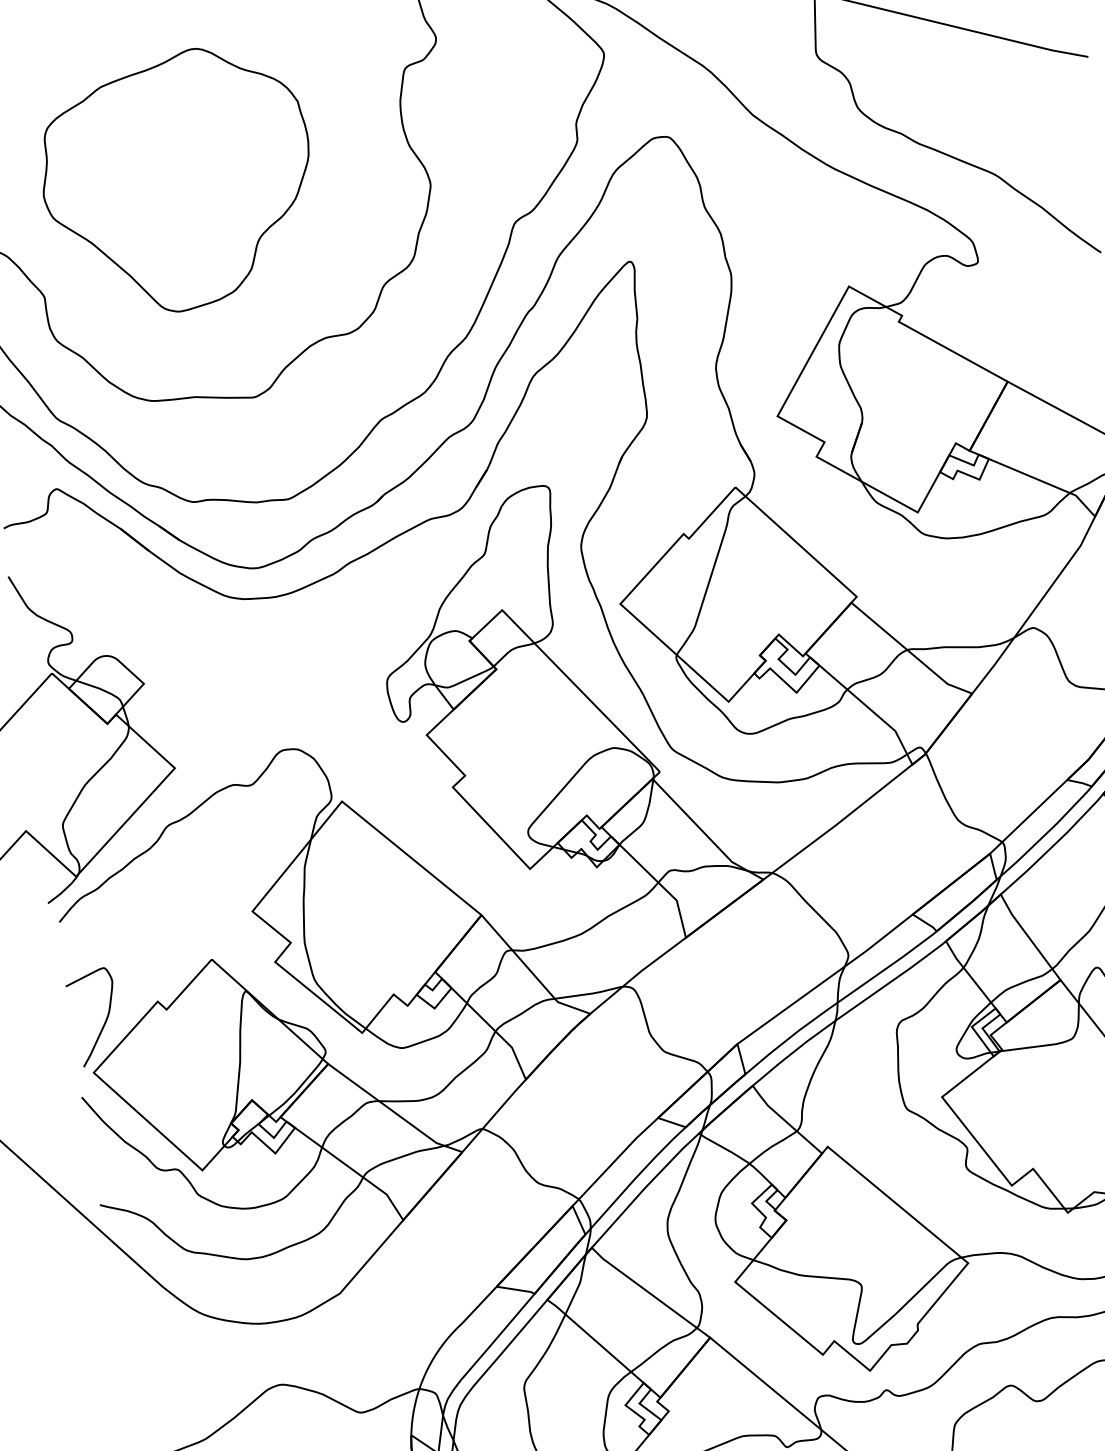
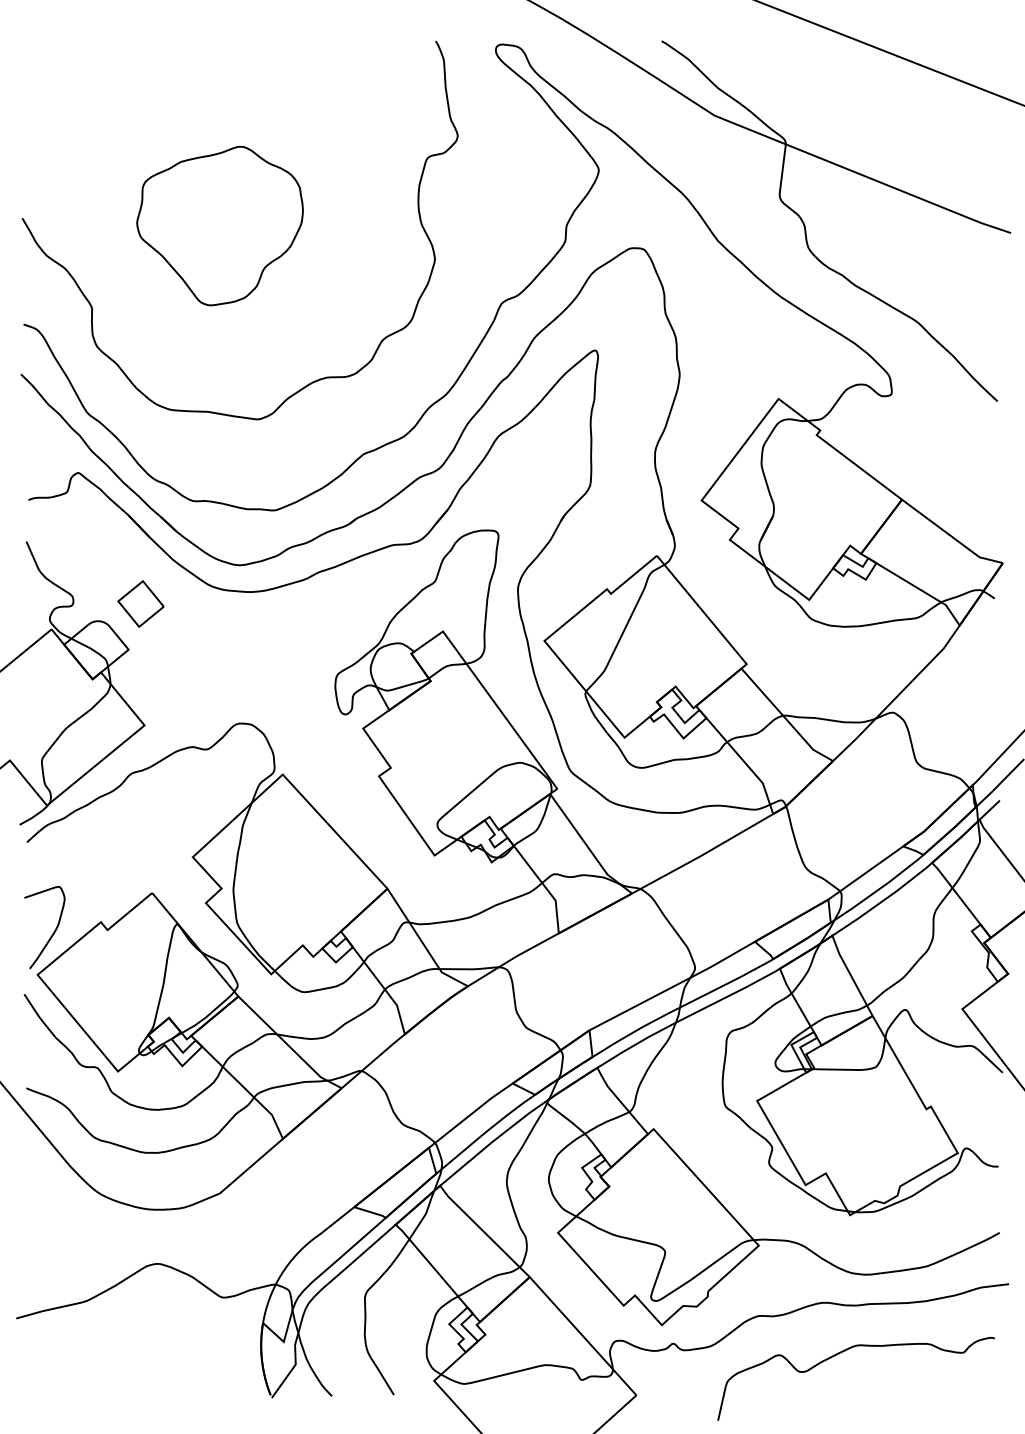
part: (177, 180) -> (219, 225), size x0.71
part: (149, 628) -> (140, 603), added

